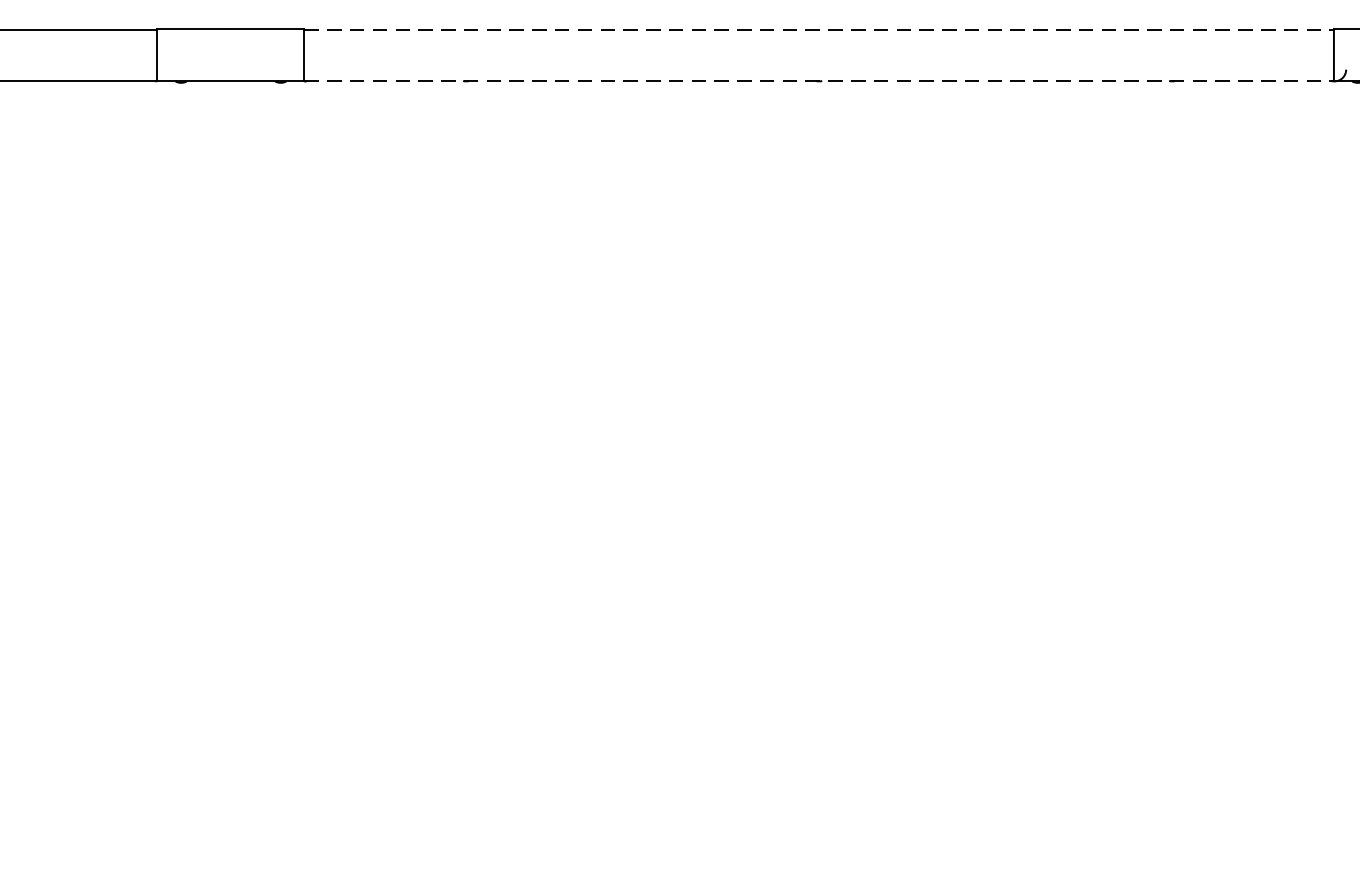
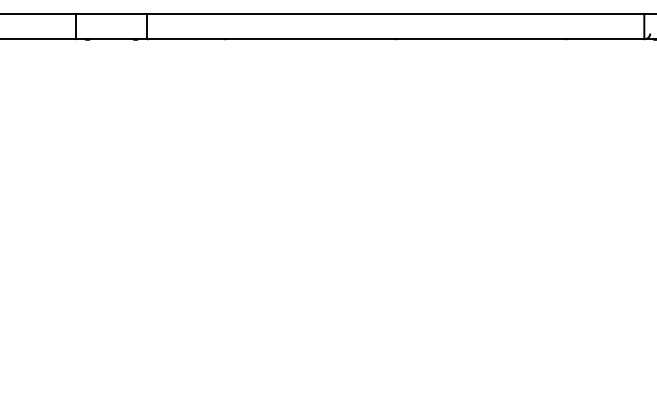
line: (818, 30) -> (395, 14), dashed -> solid
line: (818, 81) -> (395, 39), dashed -> solid

